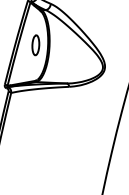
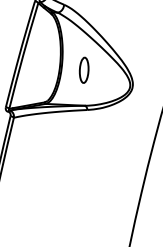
part: (35, 44) -> (83, 69), moved

